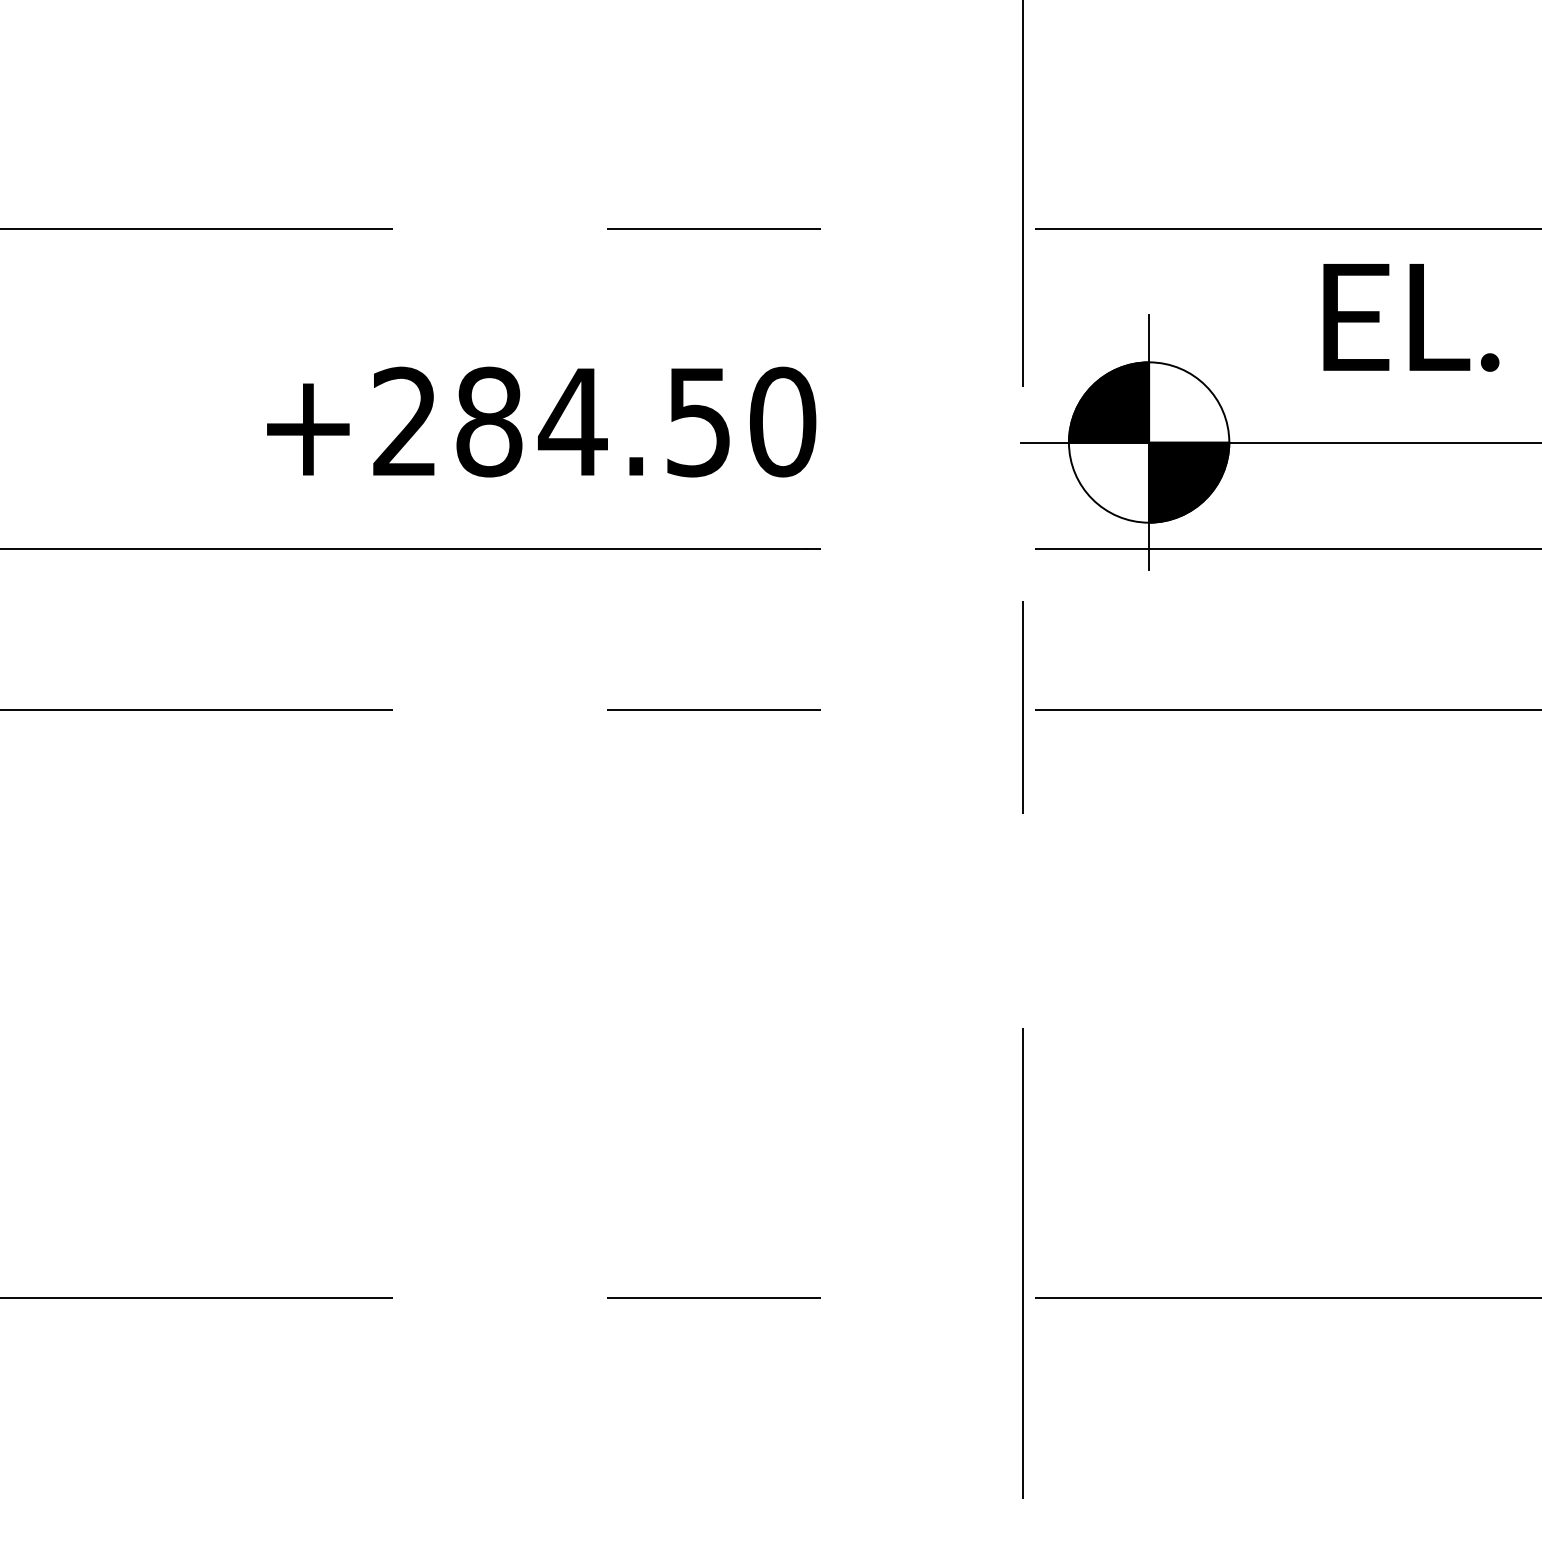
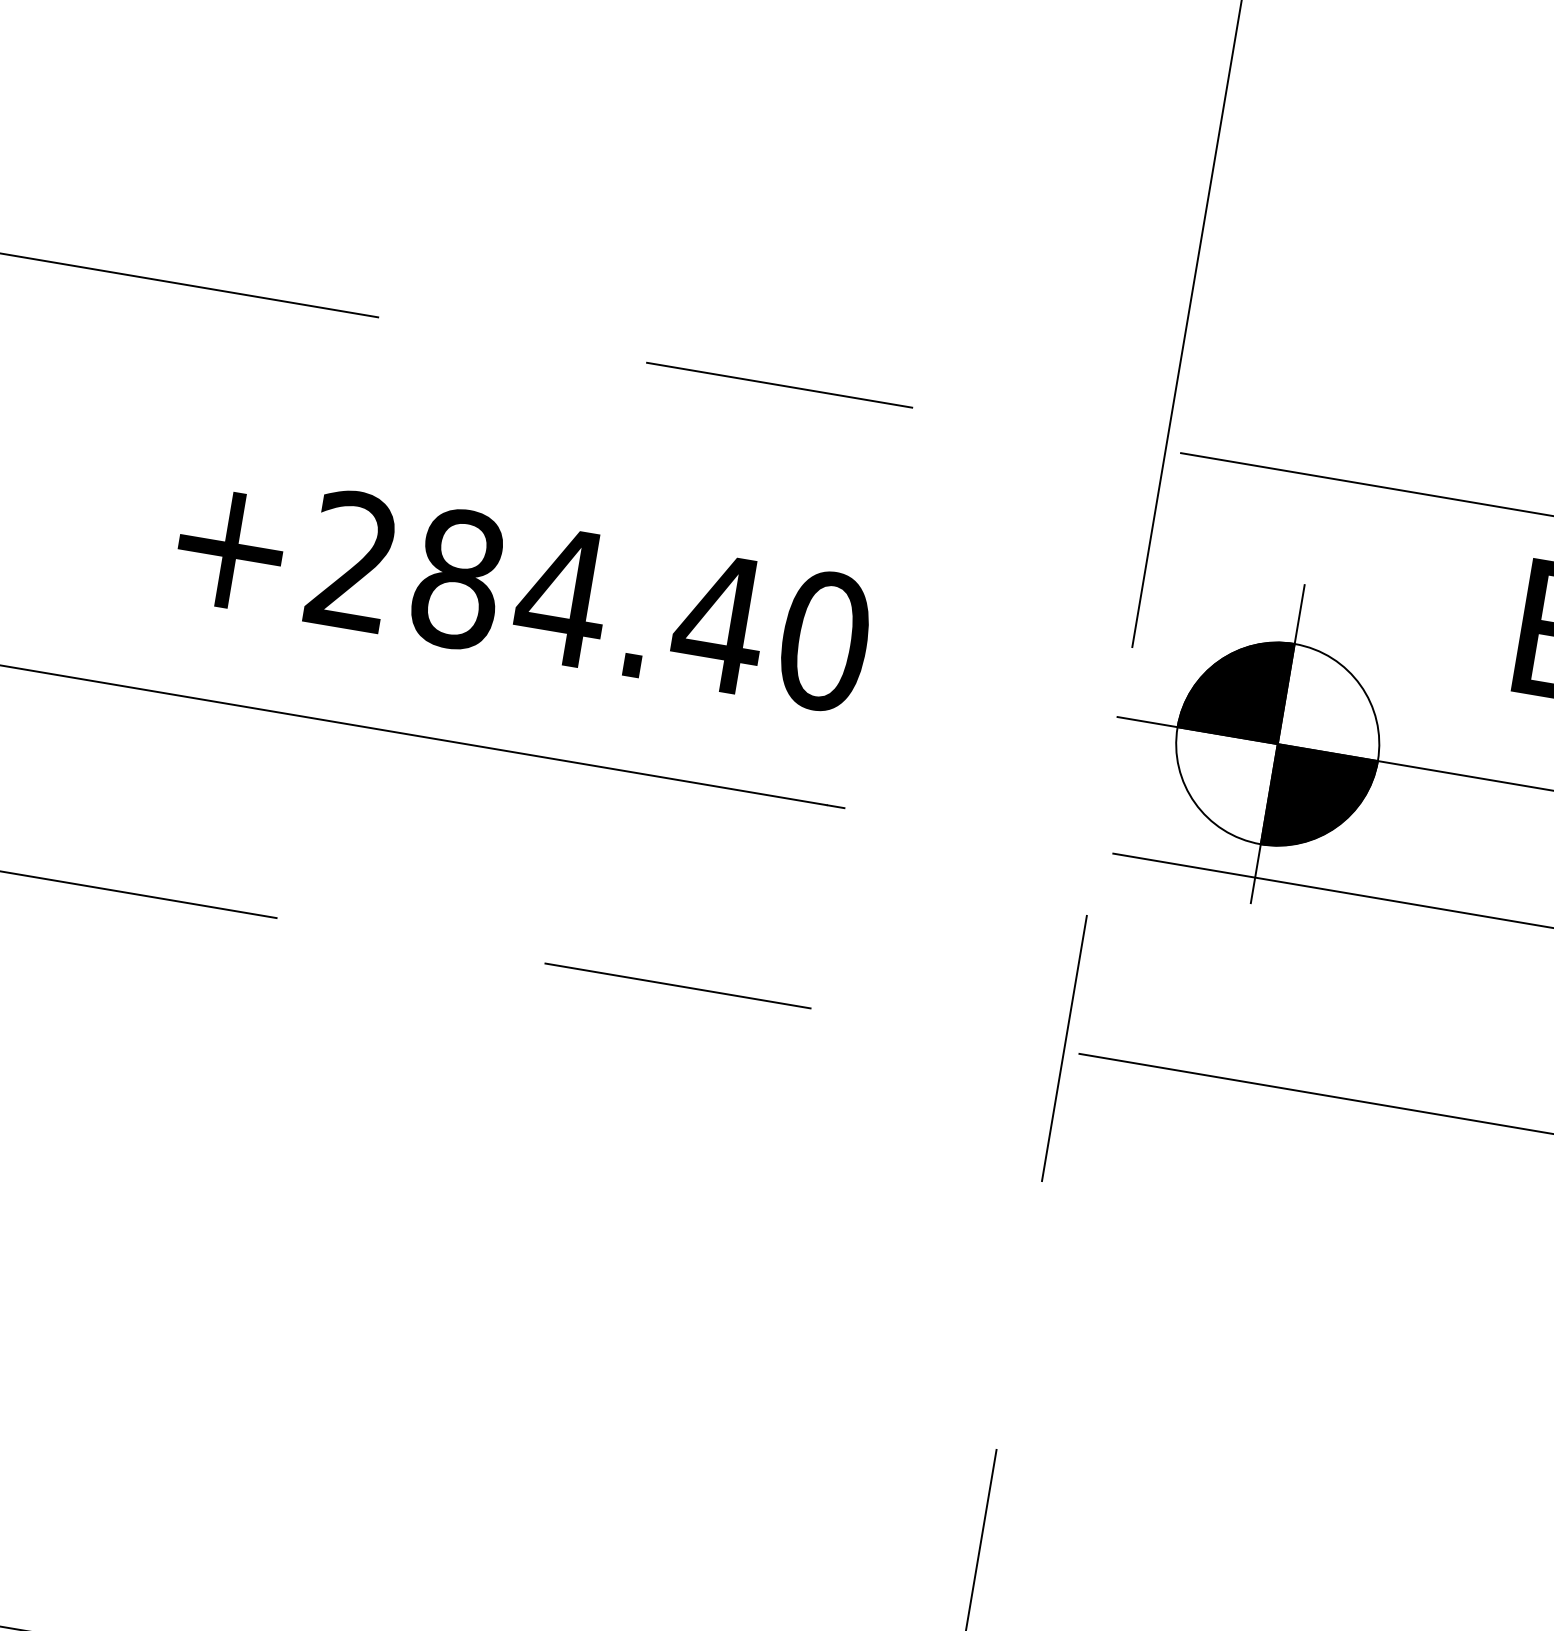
text: (698, 422) -> (719, 623), +284.50 -> +284.40

